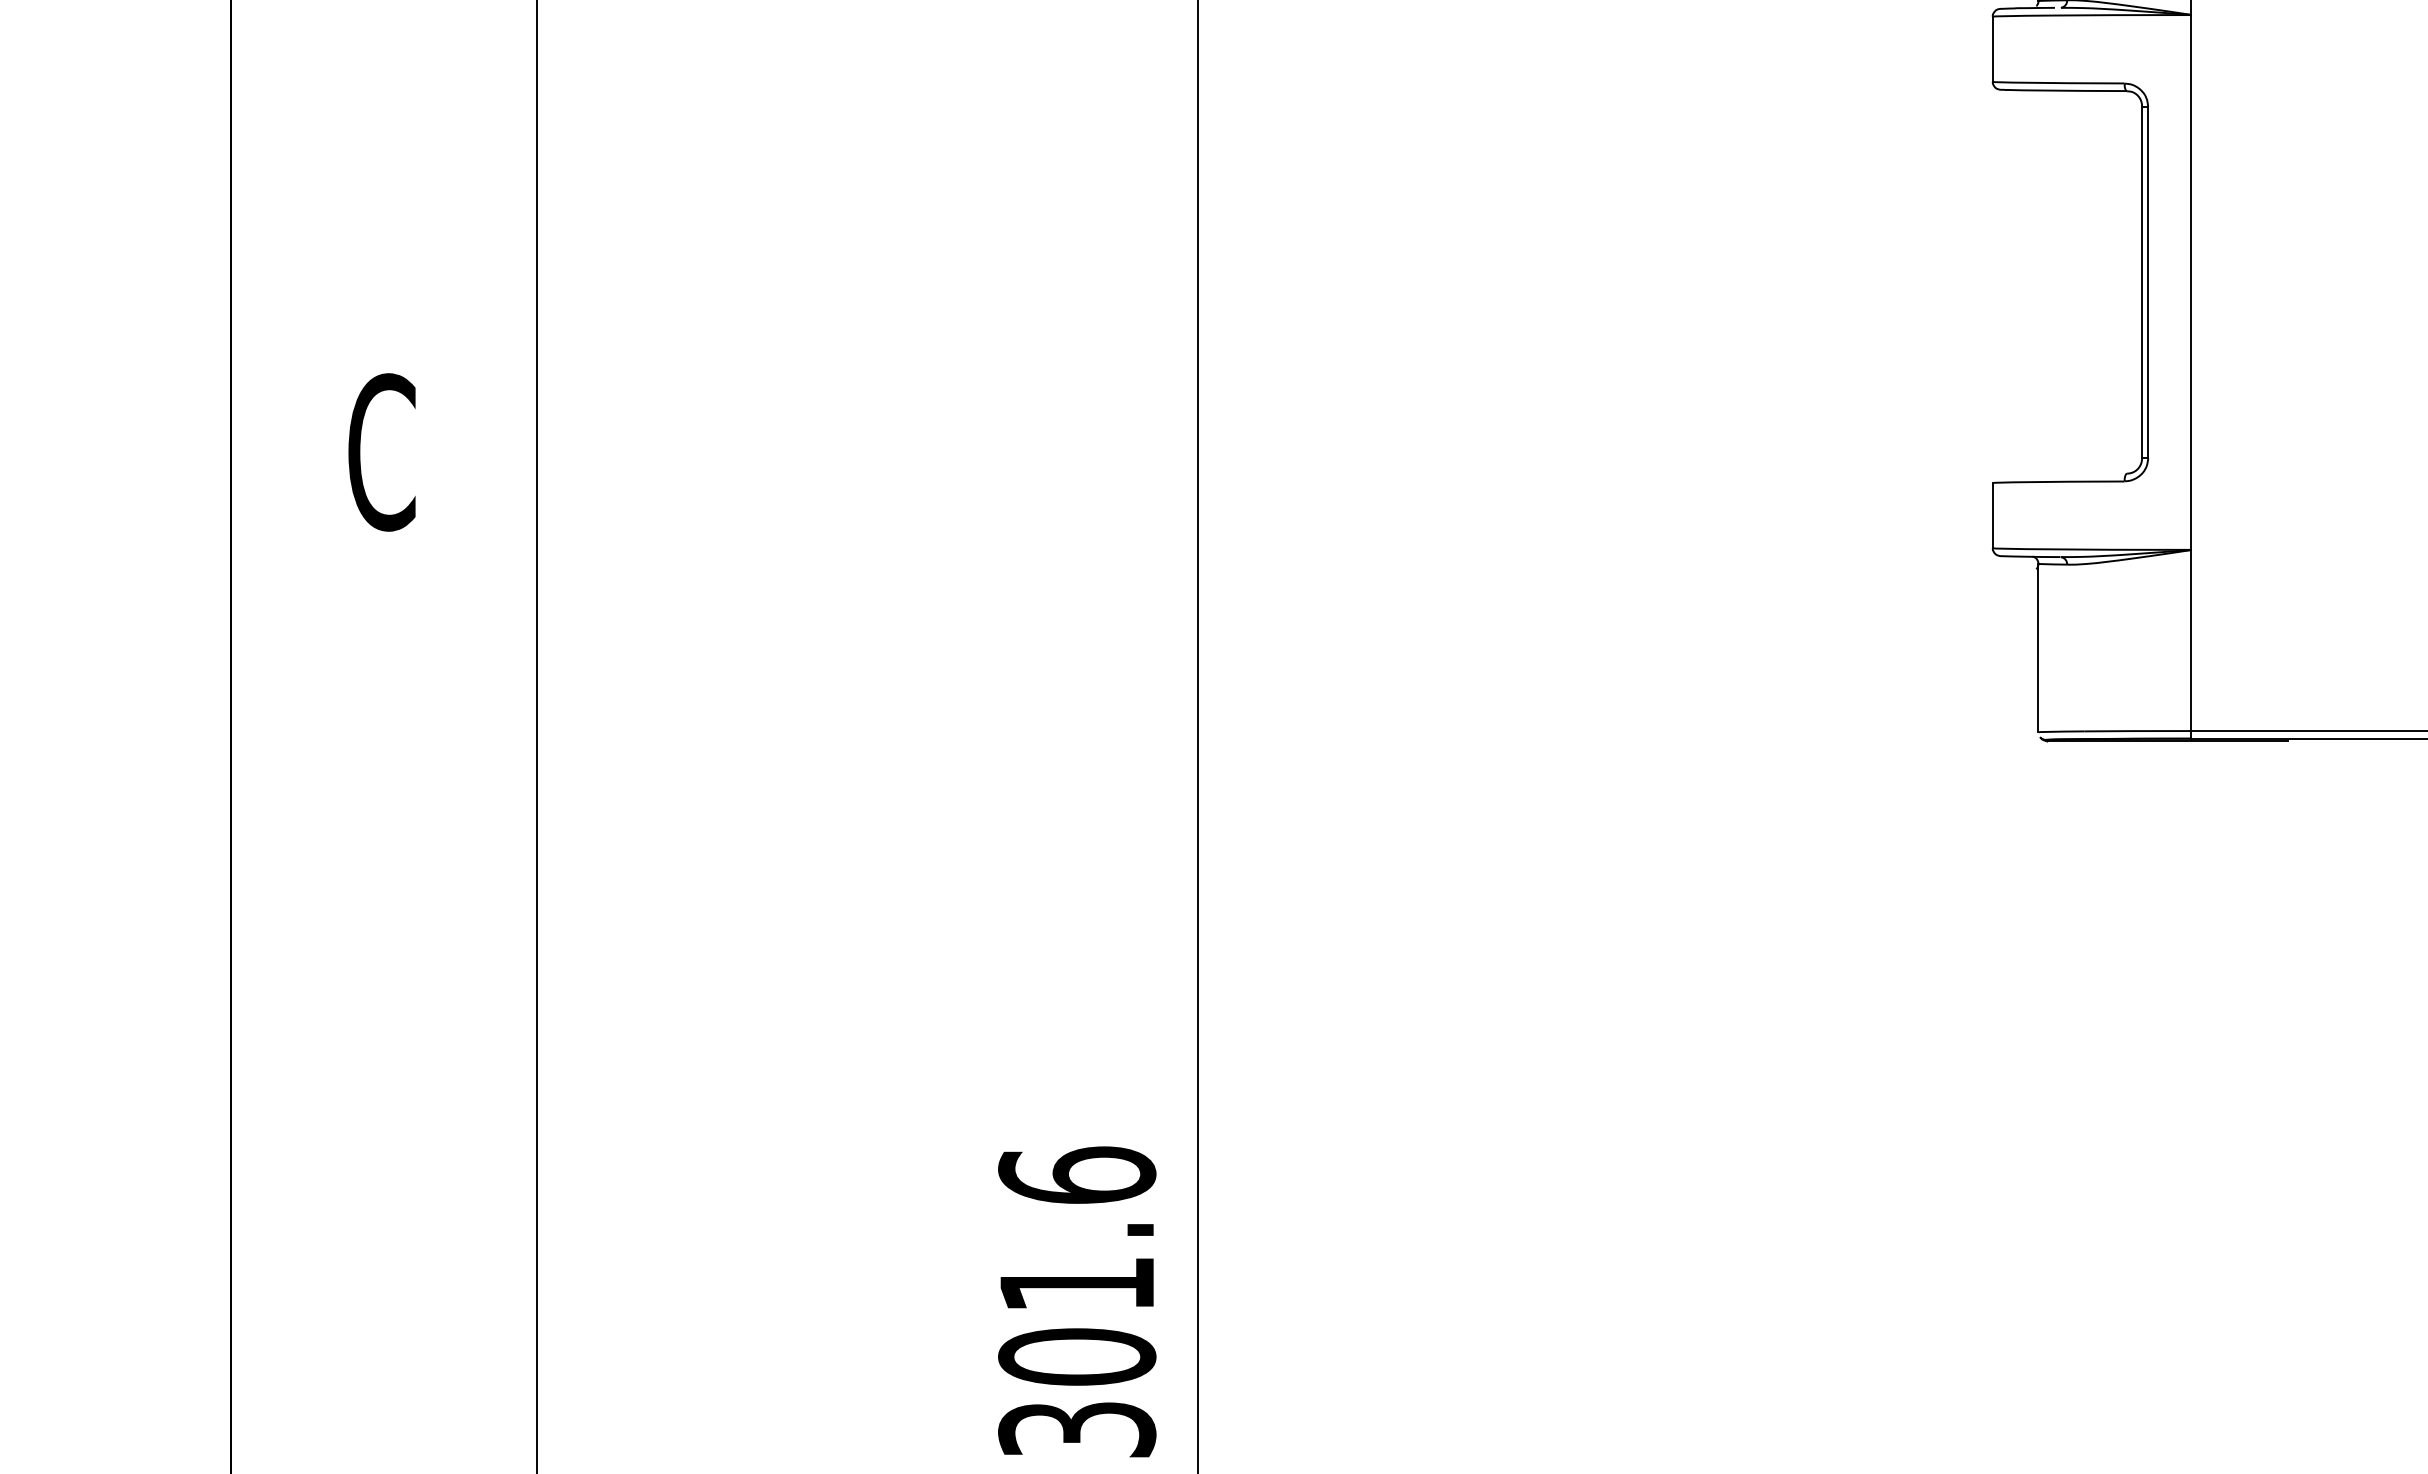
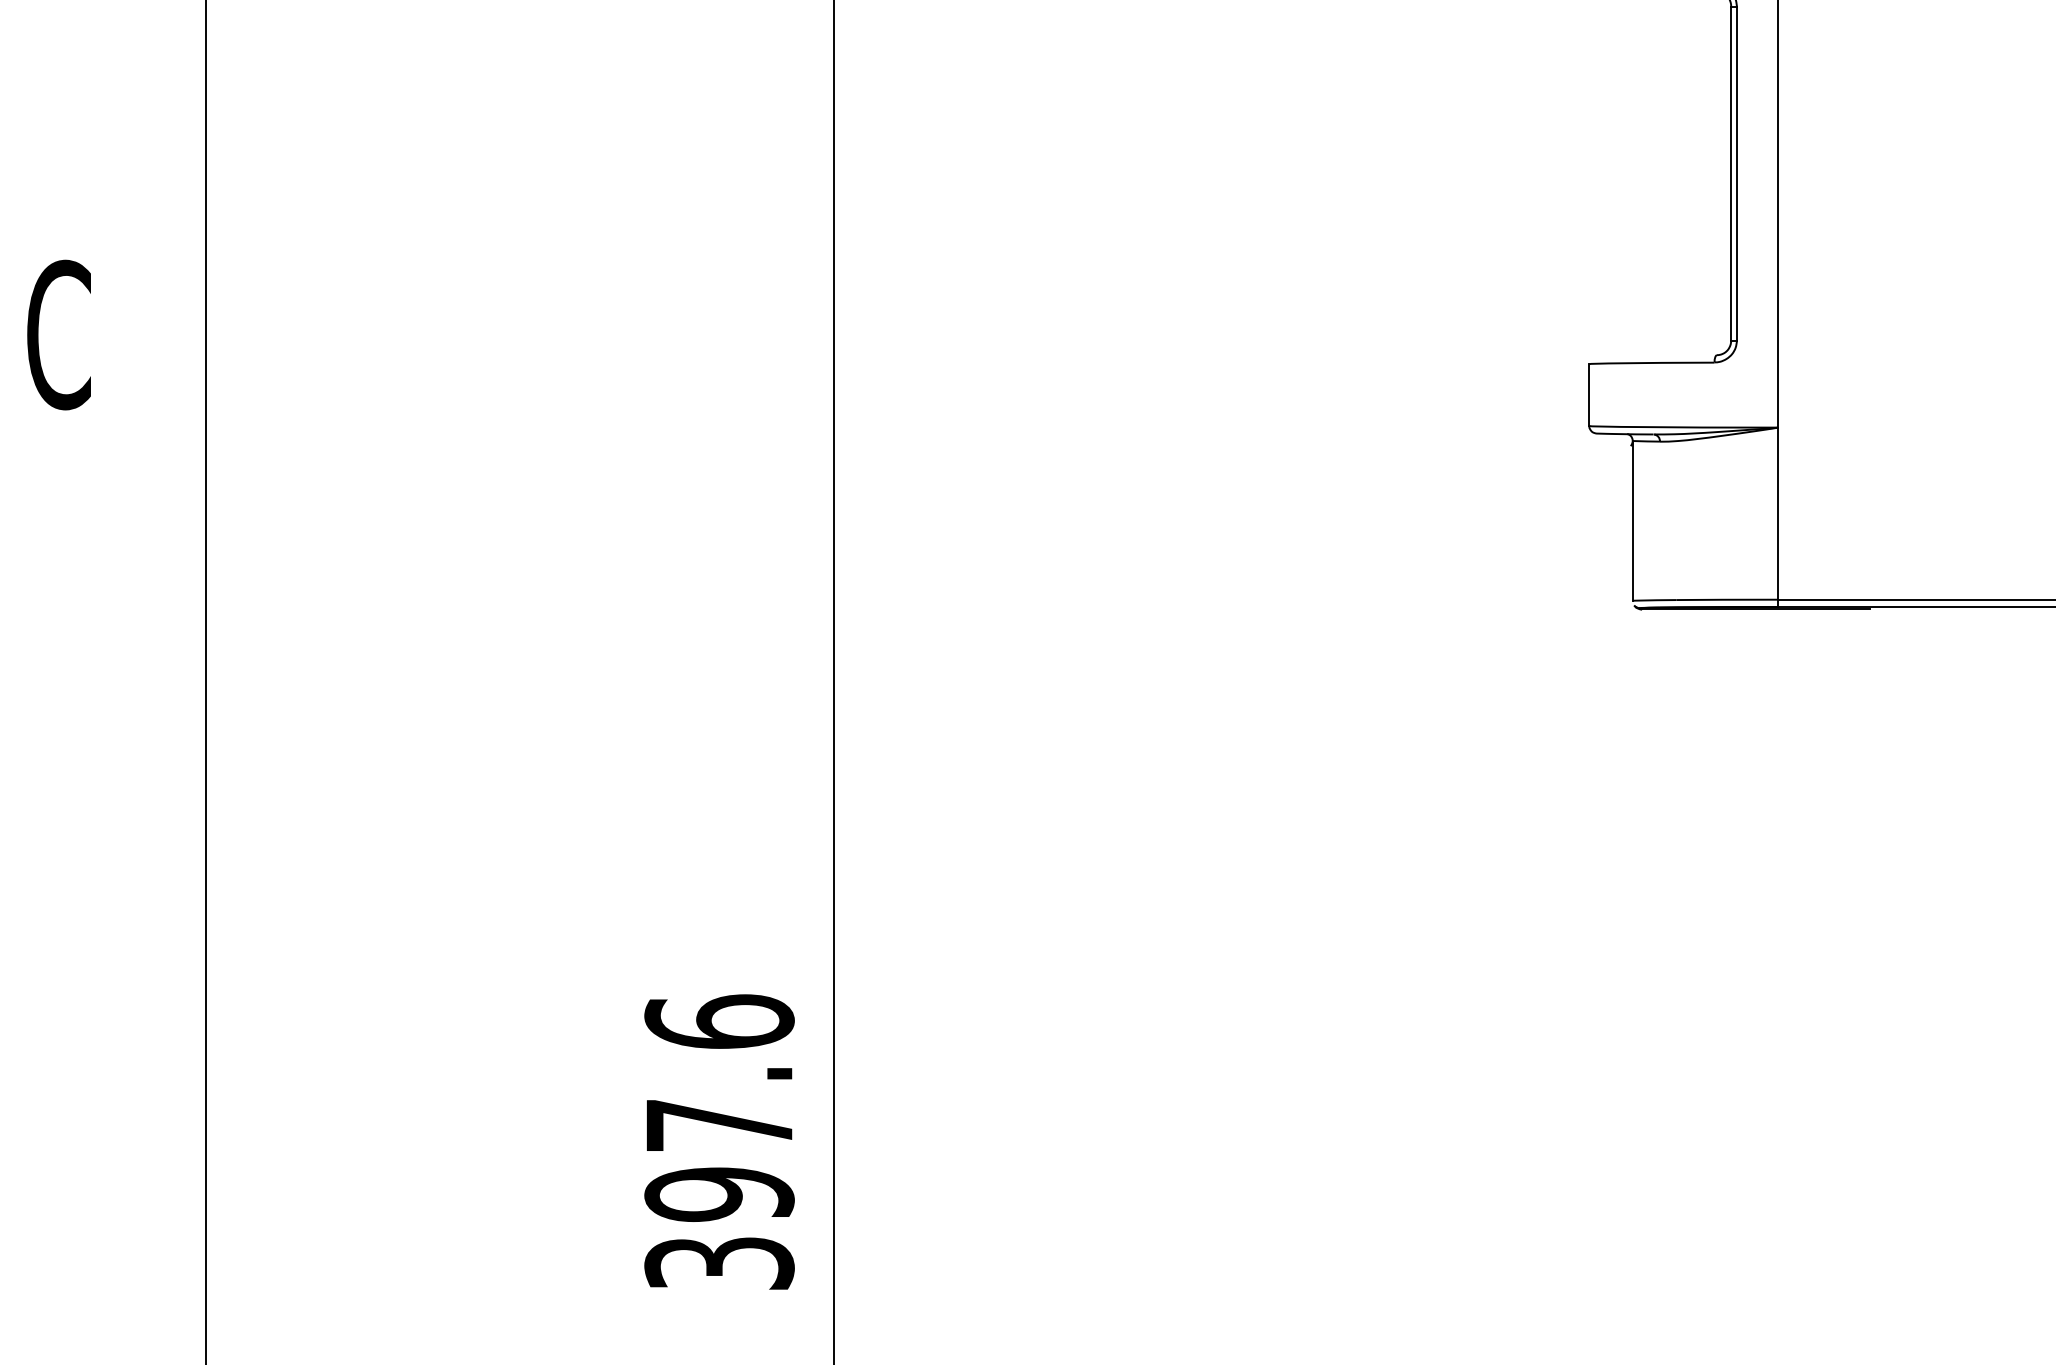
text: (1077, 1321) -> (719, 1160), 301.6 -> 397.6

